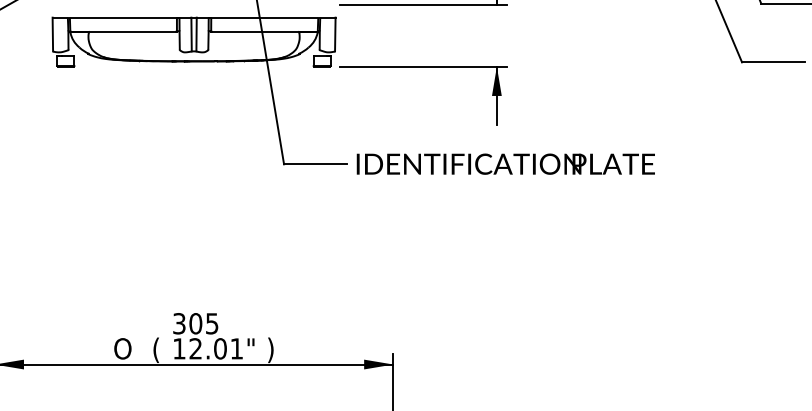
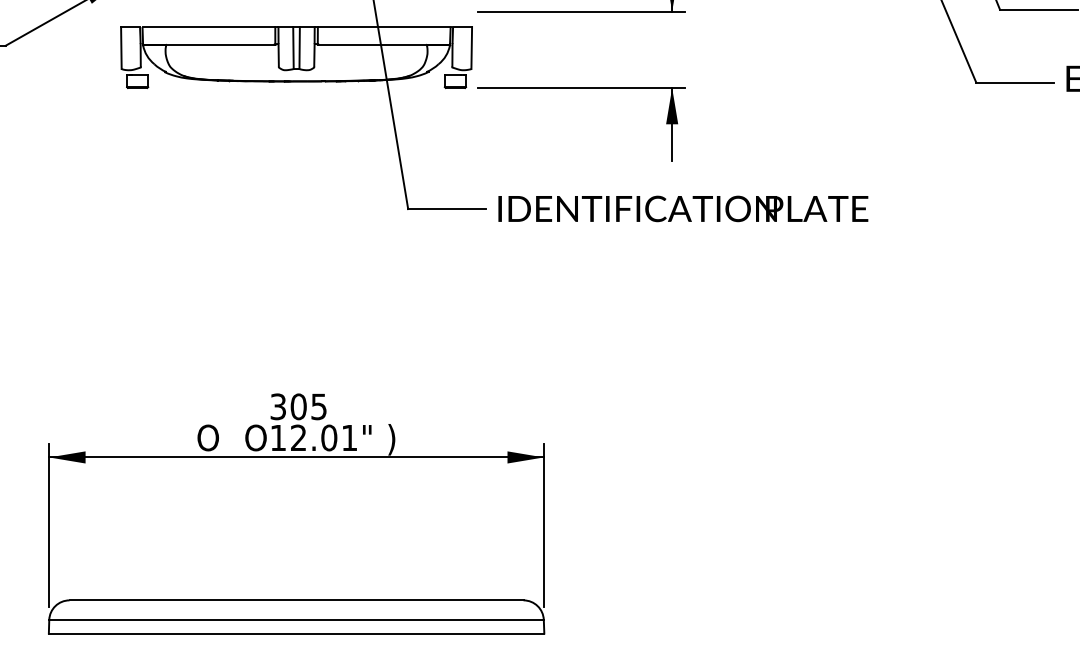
text: (160, 350) -> (255, 439), ( -> O

